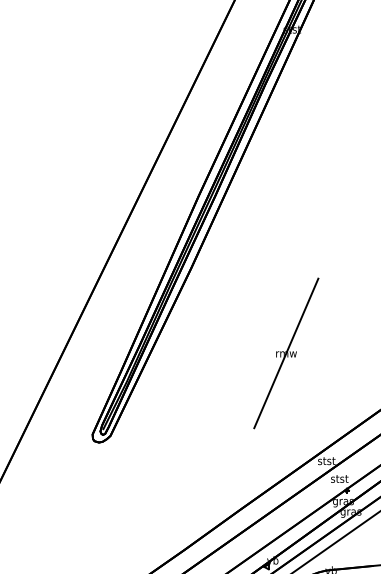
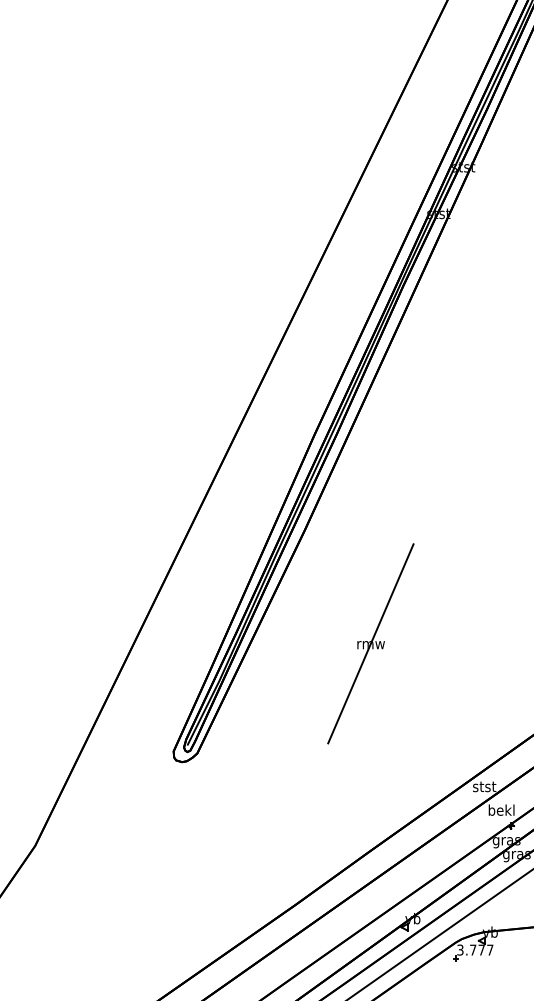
part: (286, 353) -> (370, 643), moved
text: (339, 478) -> (501, 809), stst -> bekl

